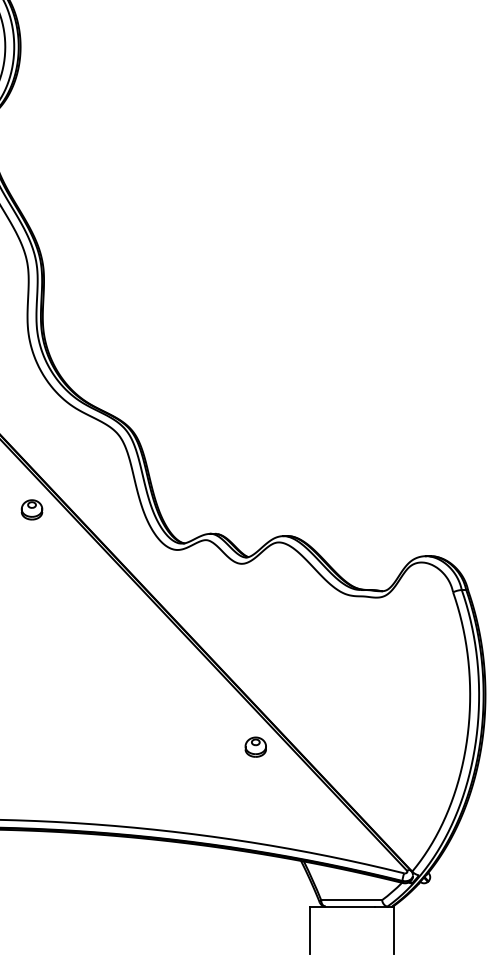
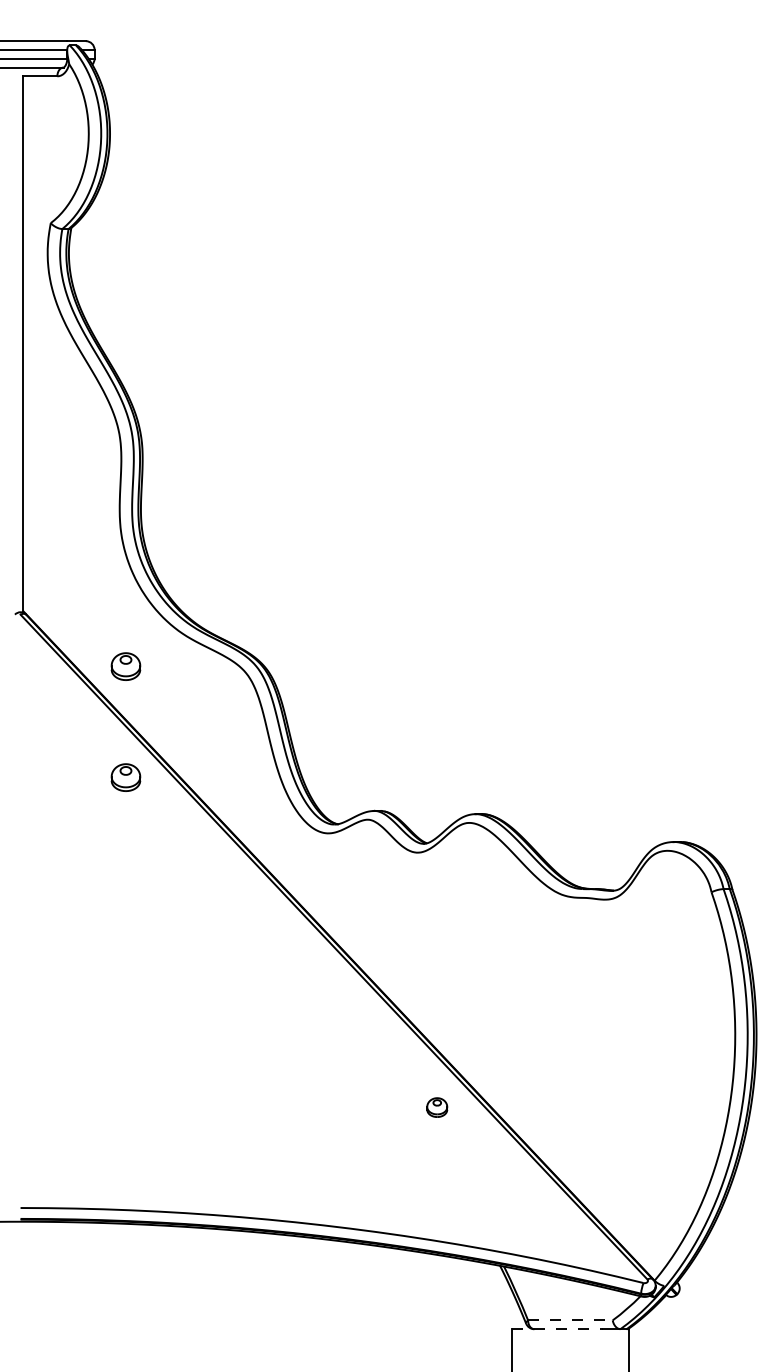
part: (31, 429) -> (125, 666), added
part: (256, 747) -> (437, 1107), size x0.7
line: (351, 900) -> (570, 1320), solid -> dashed
line: (343, 906) -> (558, 1329), solid -> dashed

